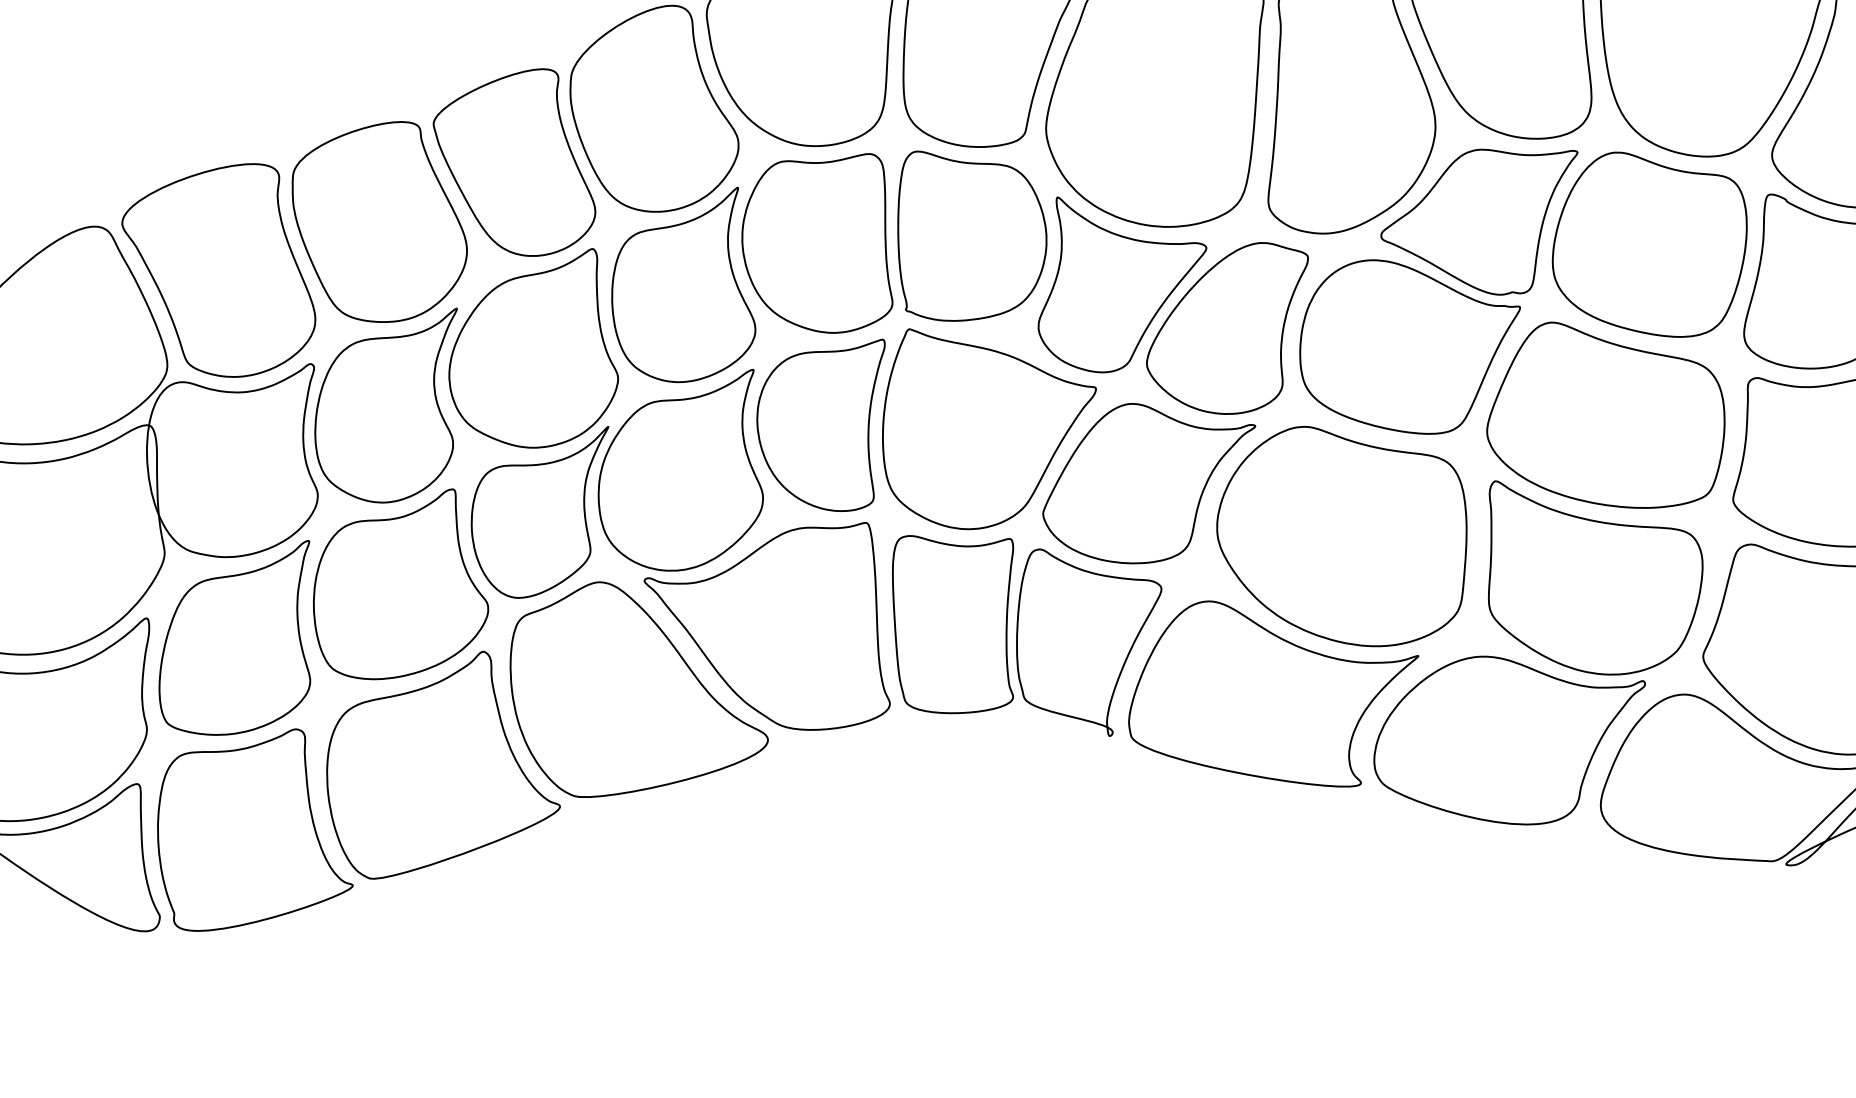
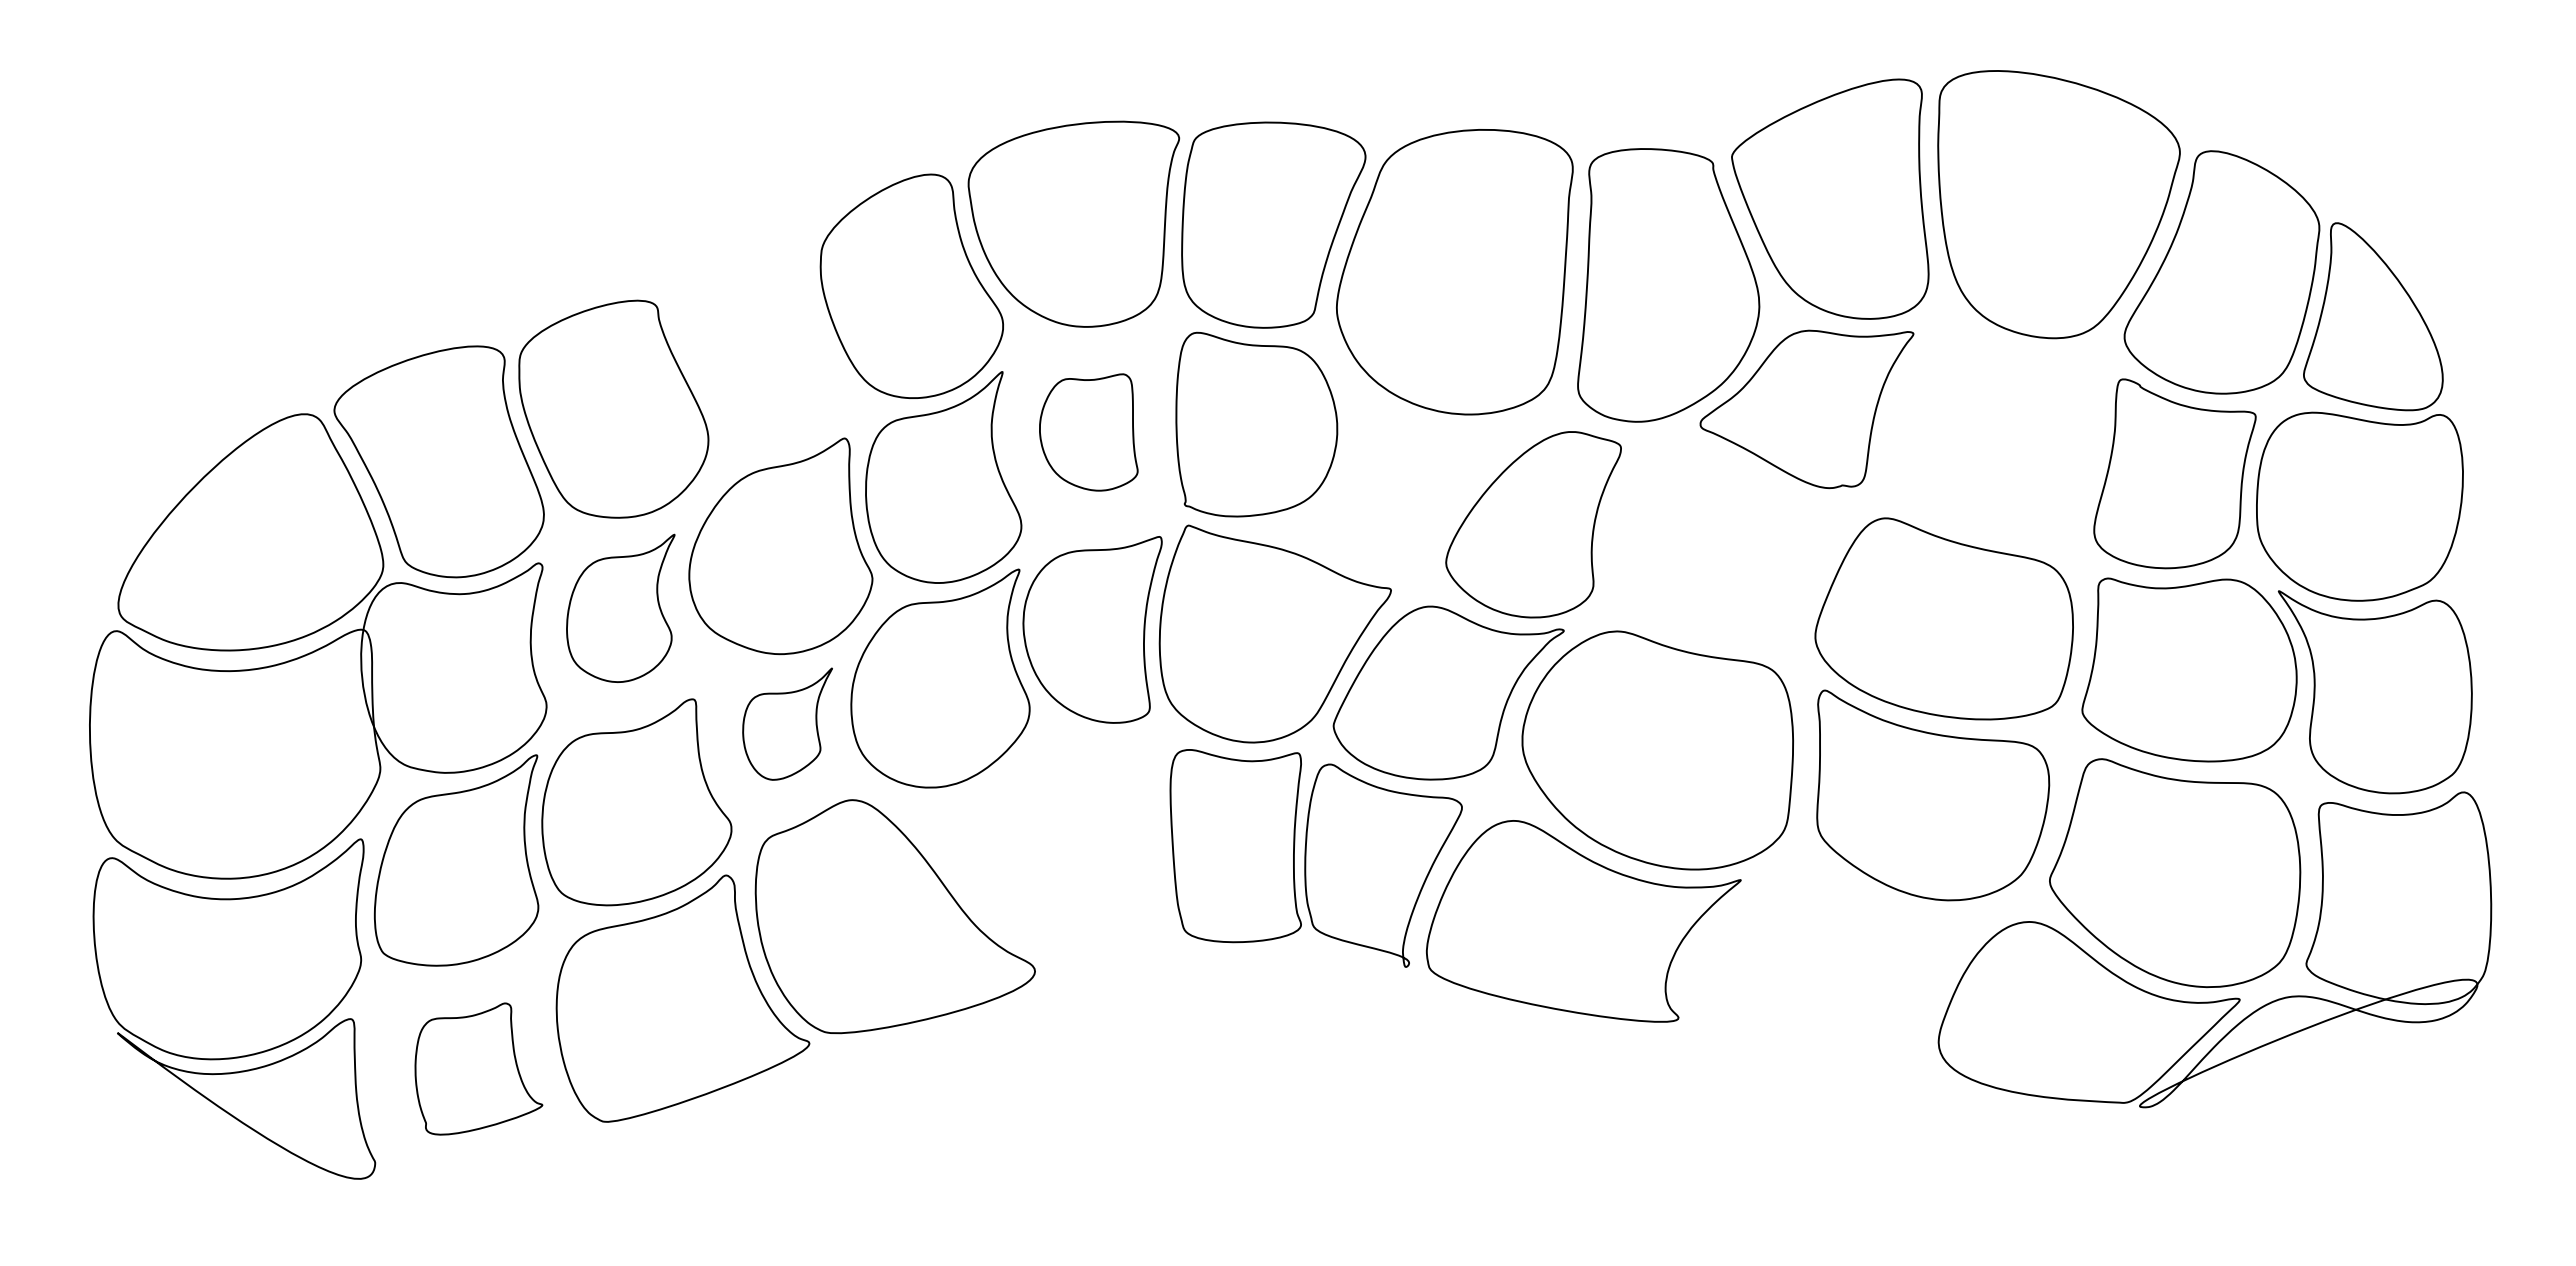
part: (514, 162) -> (759, 344), removed
part: (817, 243) -> (1088, 432), size x0.6
part: (1649, 244) -> (1991, 433), removed
part: (1122, 284) -> (1419, 477), removed
part: (1409, 346) -> (1731, 544), removed
part: (385, 405) -> (620, 608), size x0.7
part: (539, 511) -> (787, 723), size x0.6
part: (767, 625) -> (1034, 847), removed
part: (1509, 740) -> (1839, 971), removed
part: (255, 829) -> (478, 1068), size x0.6

